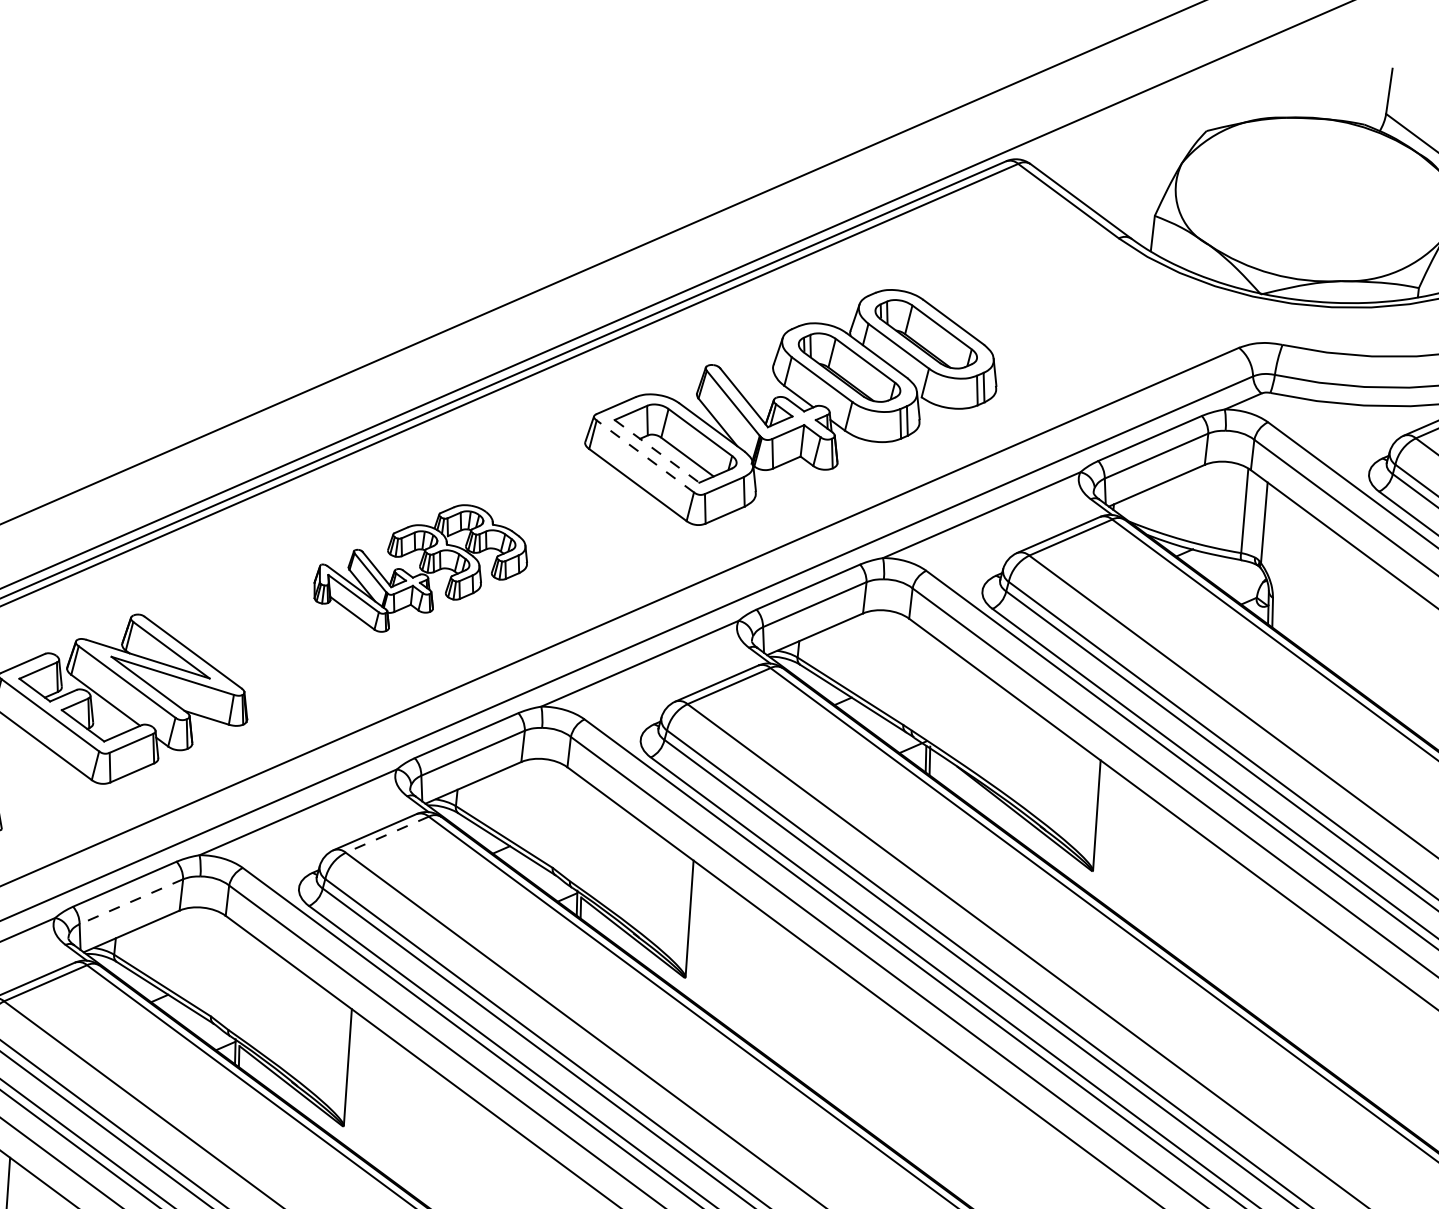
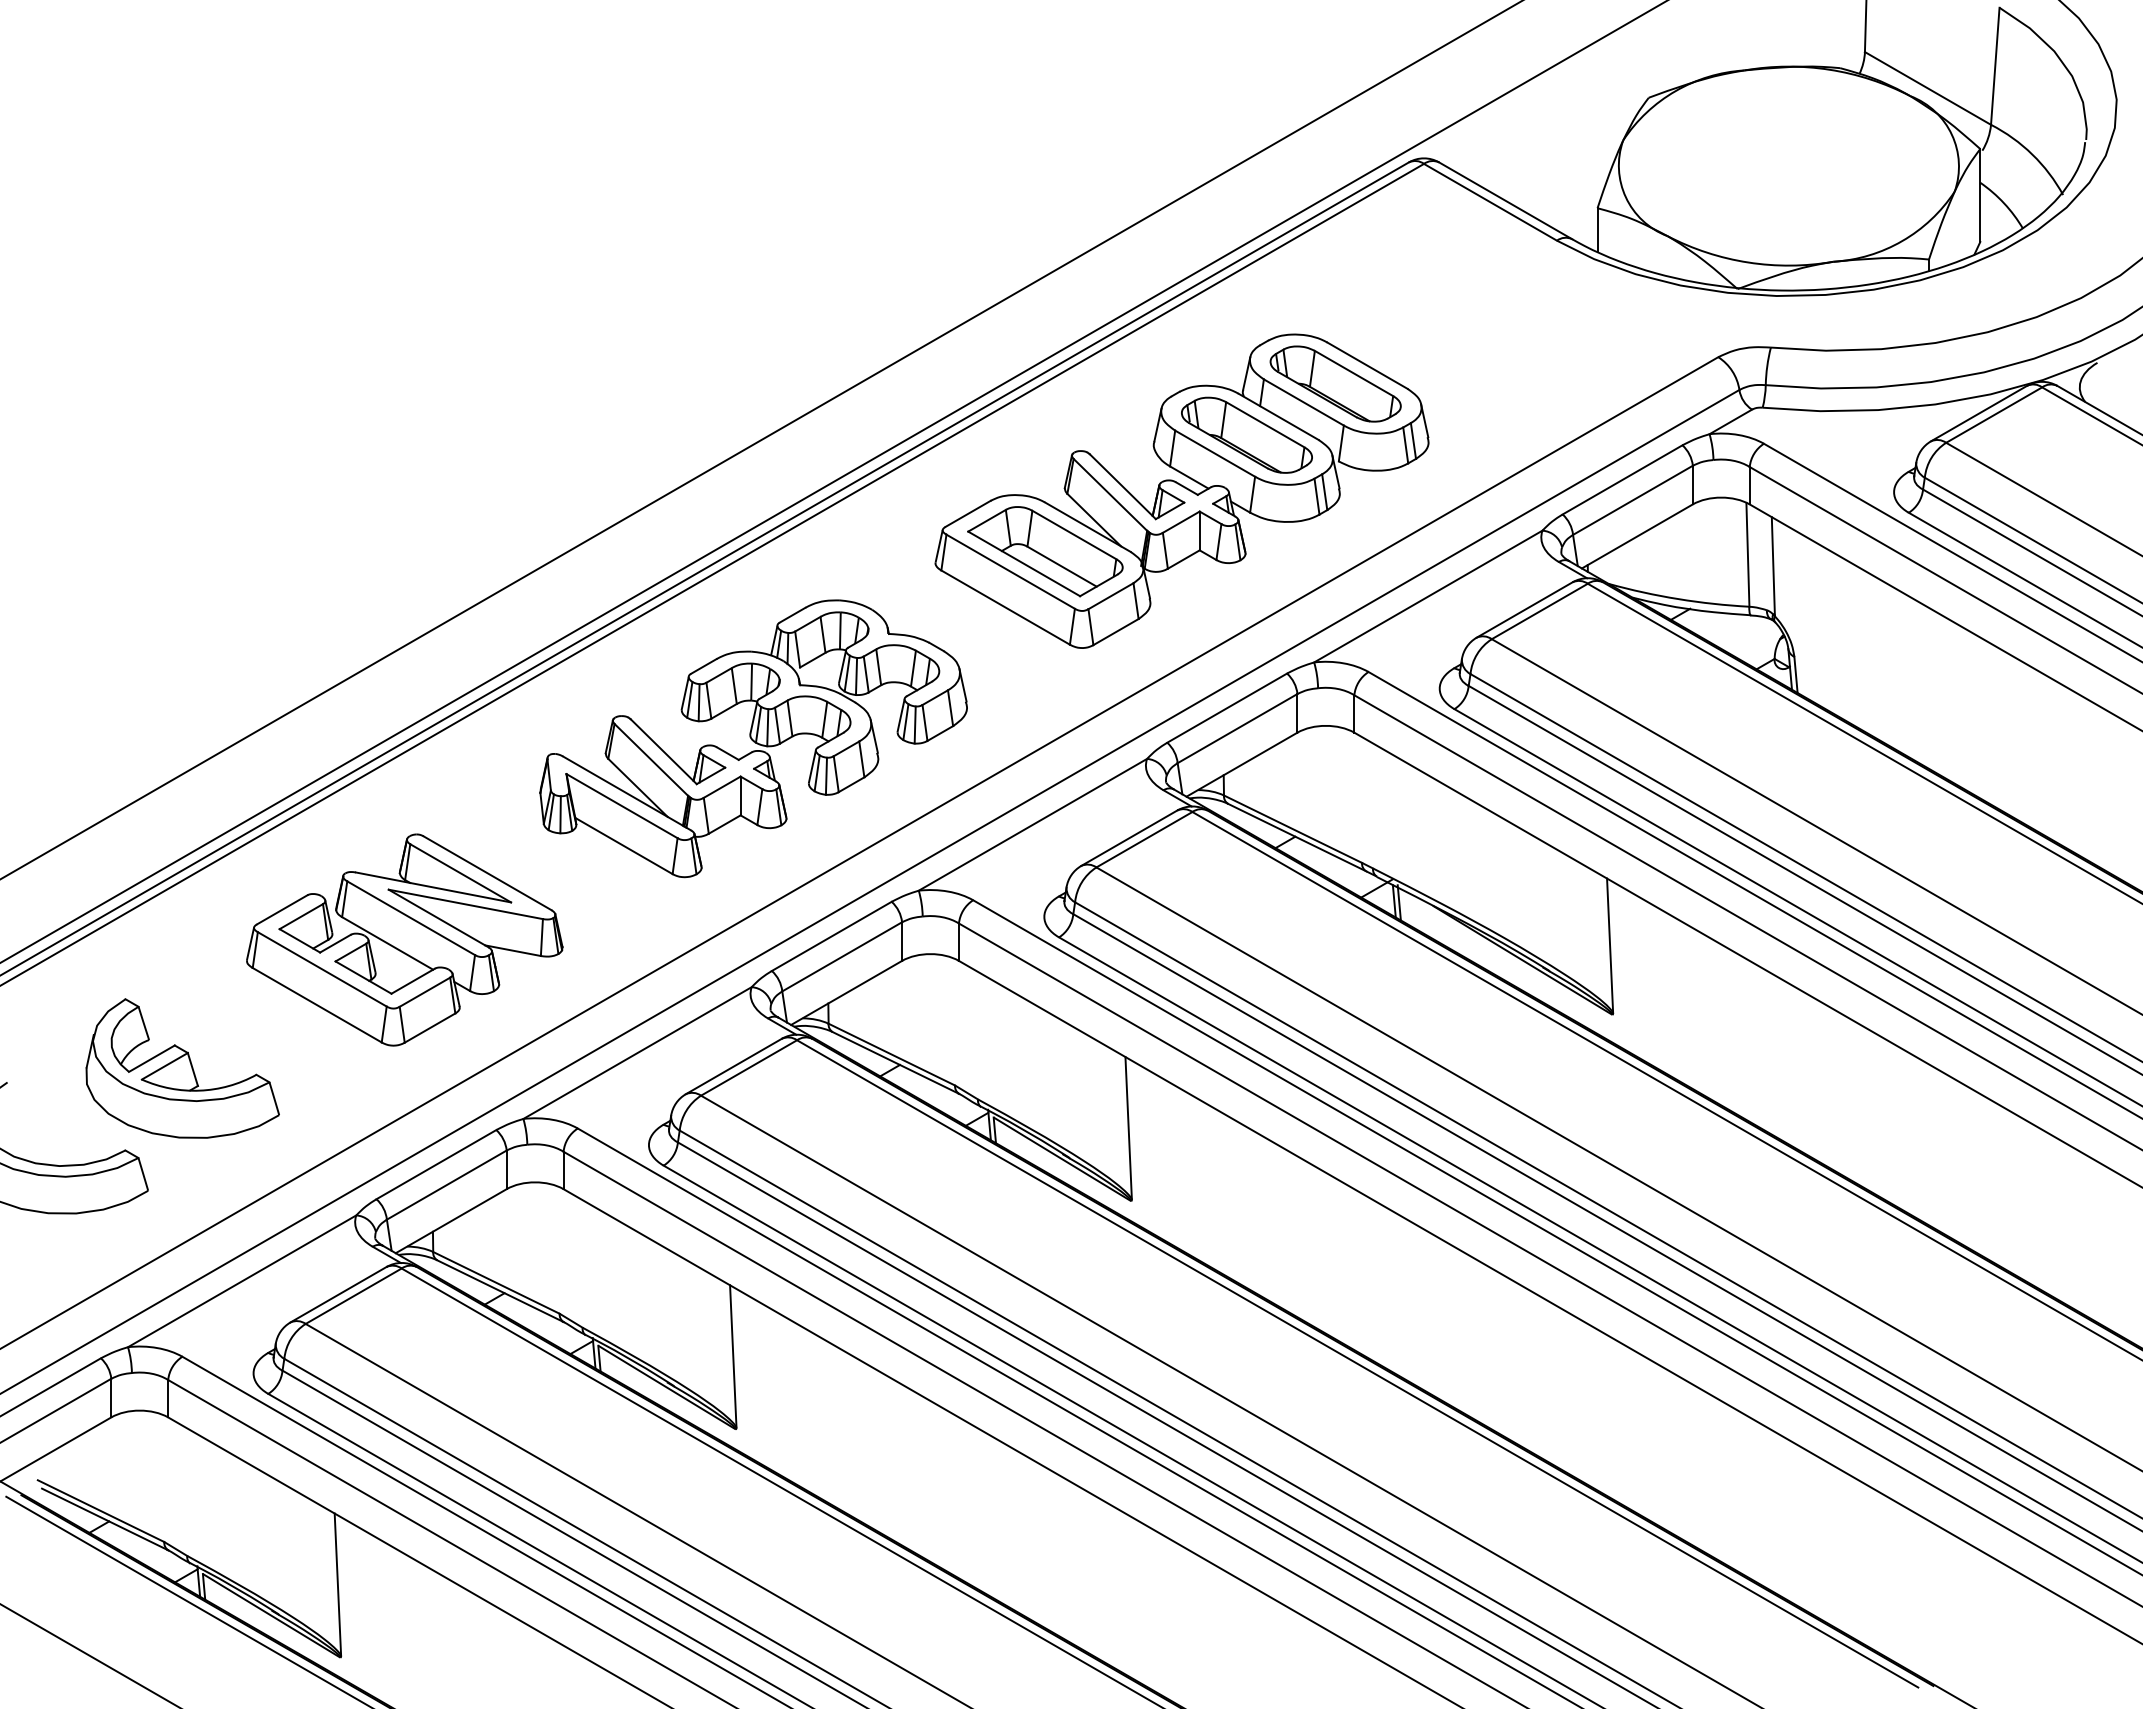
line: (657, 451) -> (1024, 563), dashed -> solid
line: (645, 456) -> (1010, 571), dashed -> solid
part: (421, 567) -> (753, 738), size x1.67
line: (386, 835) -> (748, 1068), dashed -> solid
line: (131, 902) -> (446, 1185), dashed -> solid

